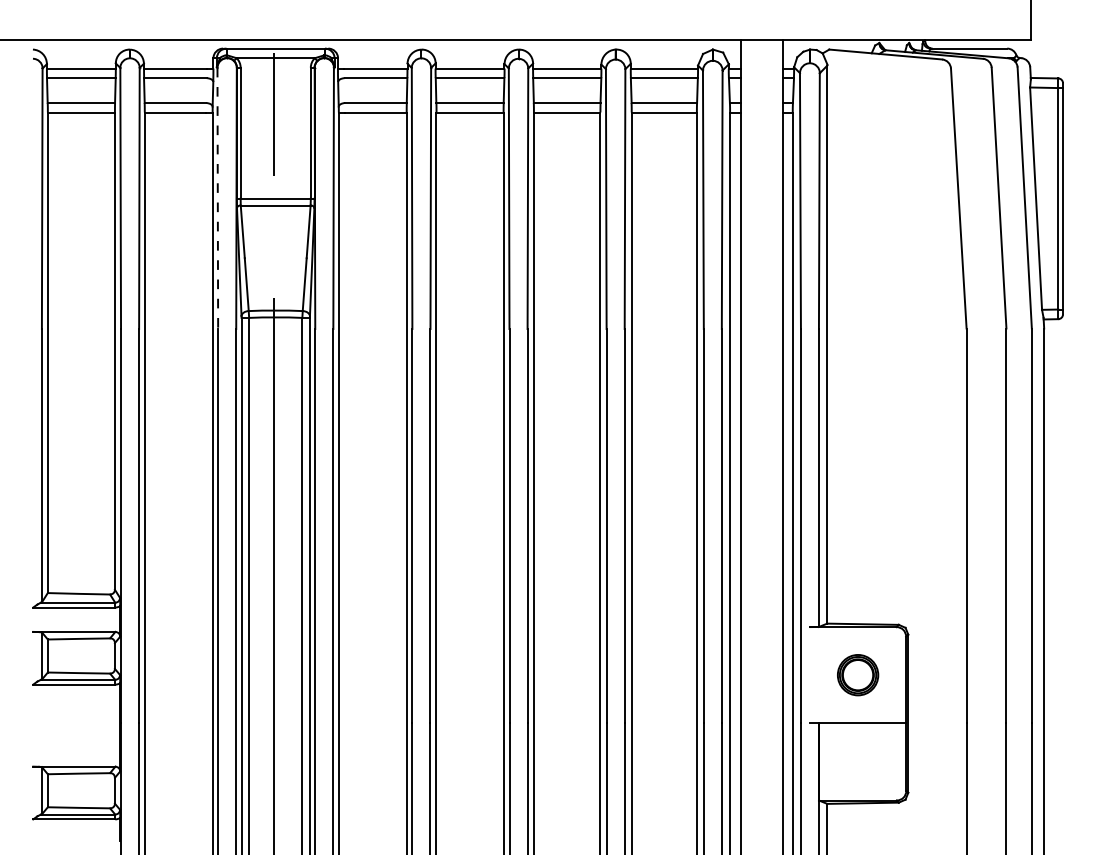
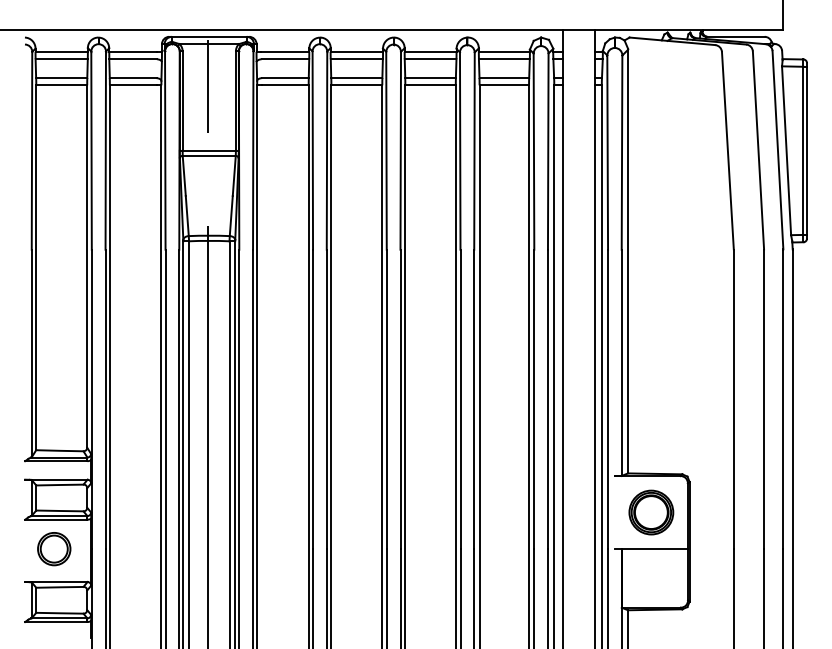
line: (218, 199) -> (165, 151), dashed -> solid
part: (858, 675) -> (651, 512), size x1.43
part: (71, 723) -> (54, 549), added

